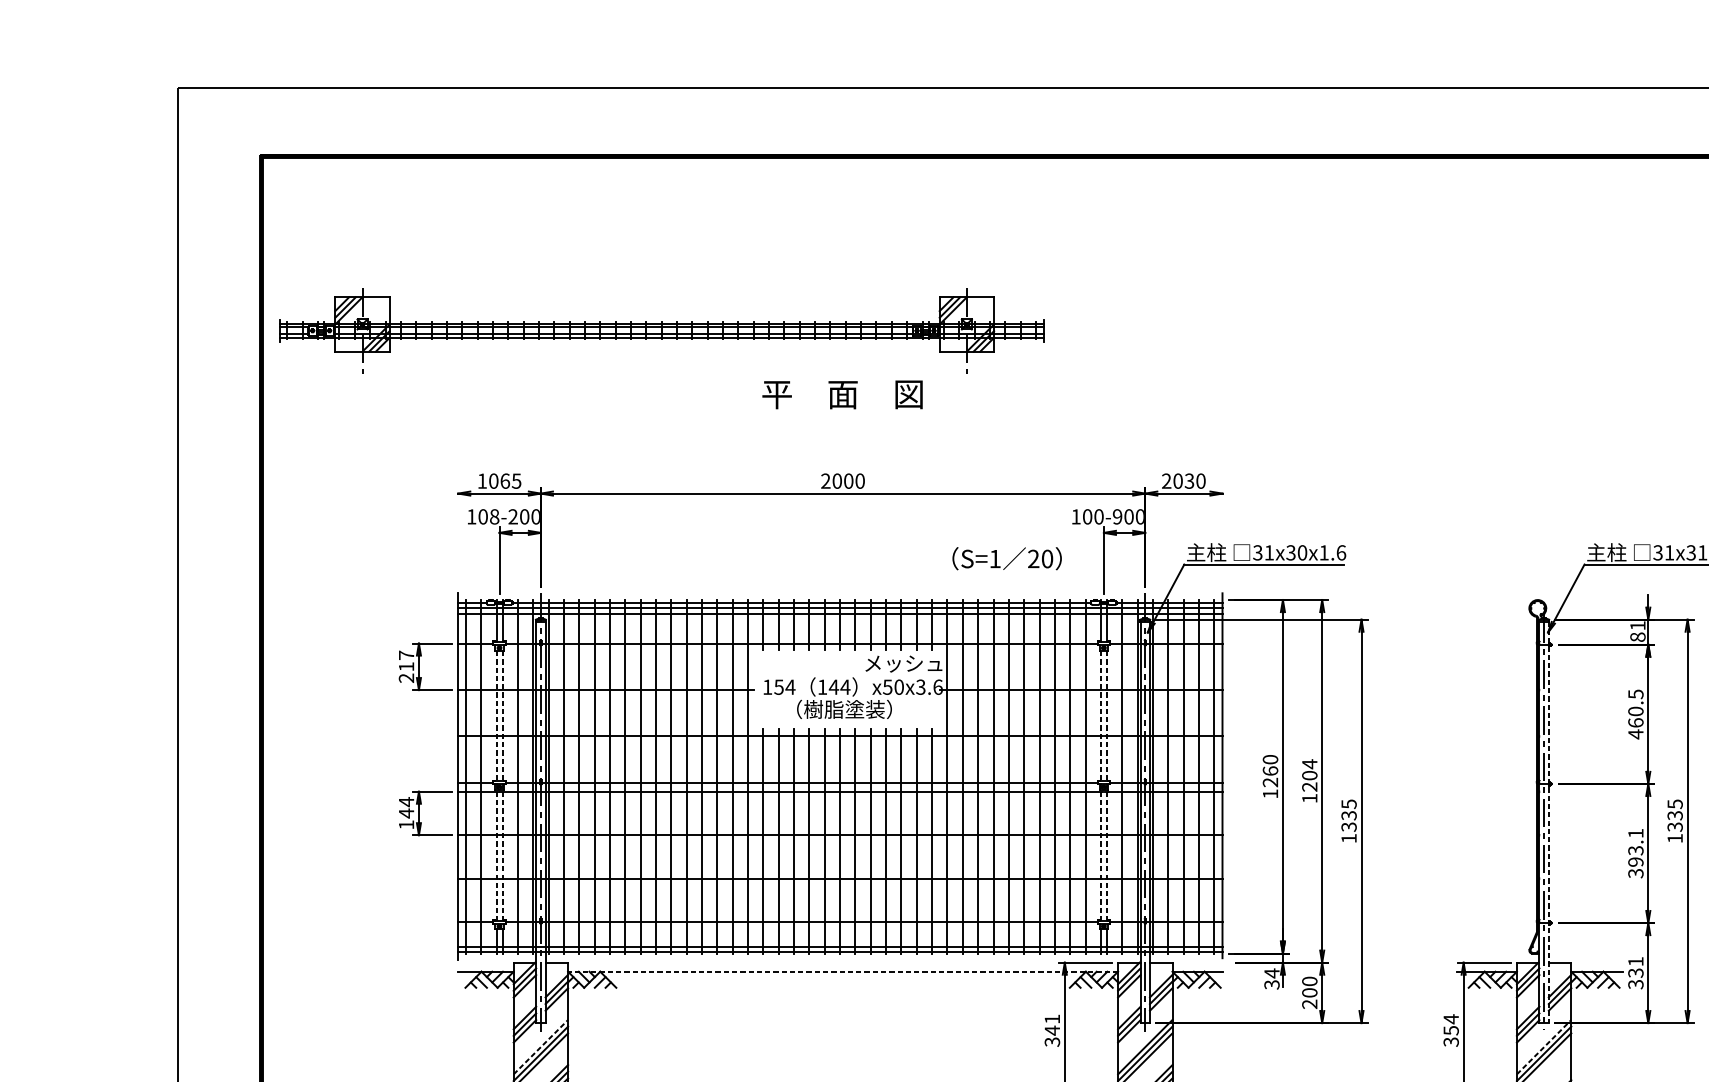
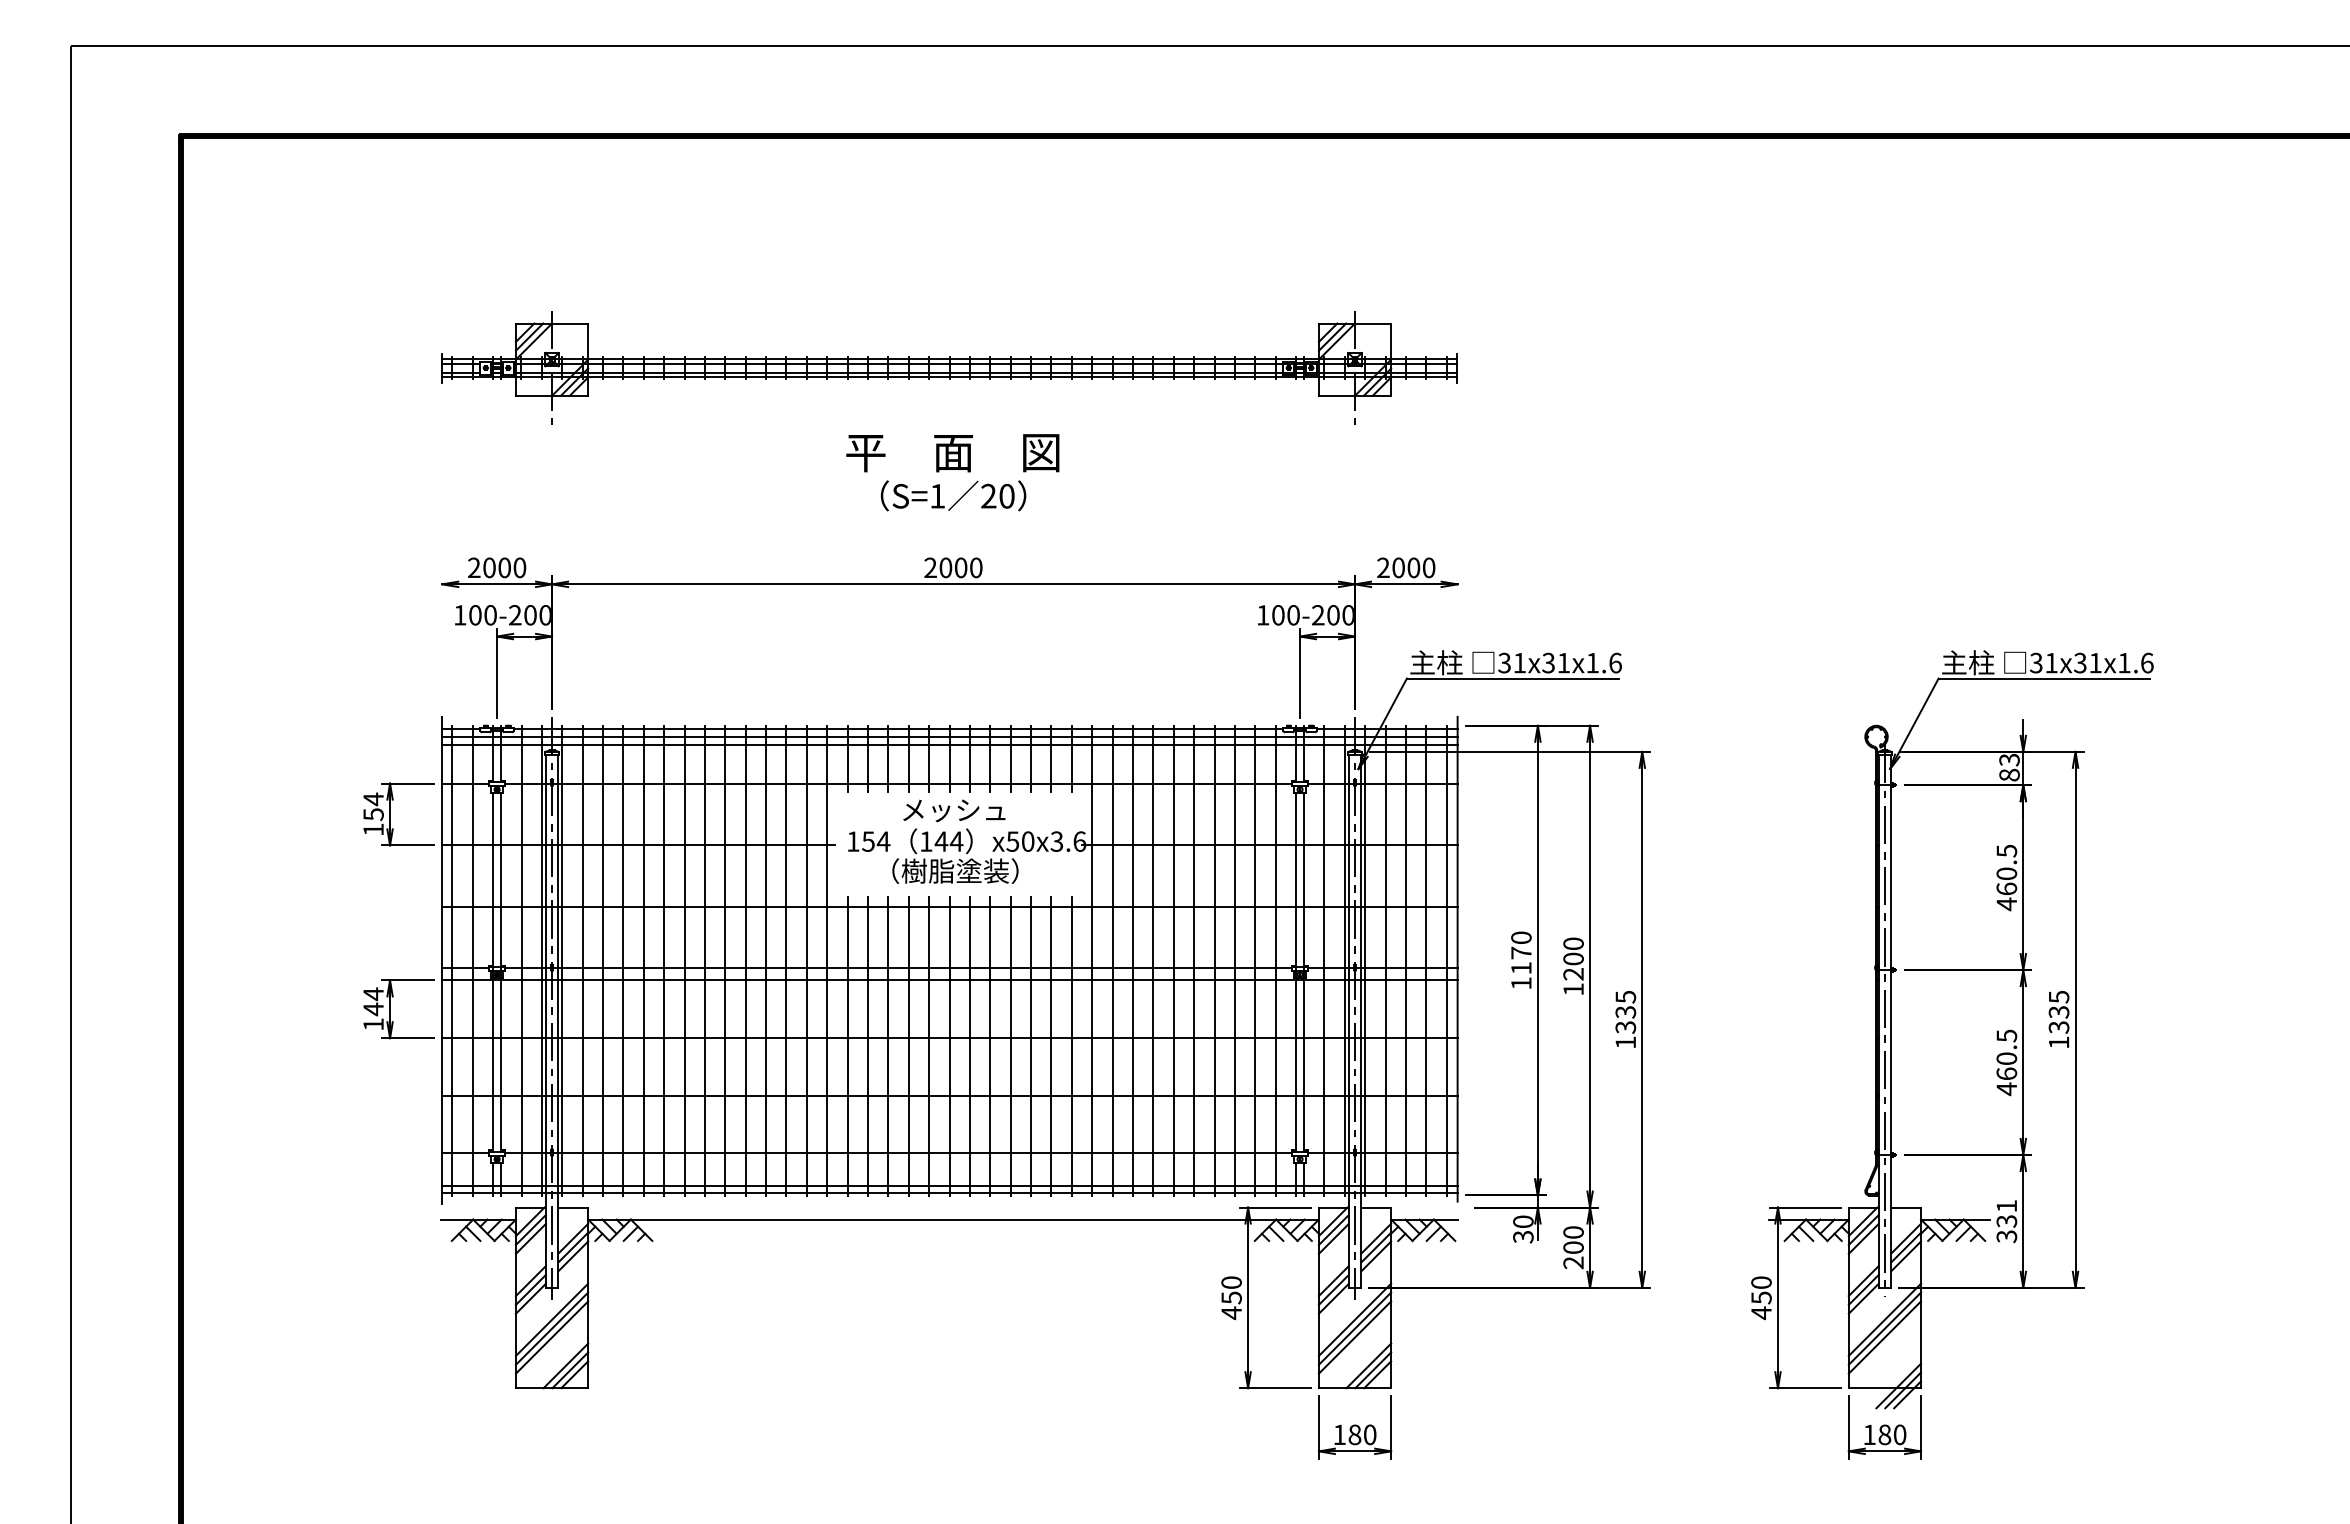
part: (661, 330) -> (949, 367), moved
text: (499, 480) -> (497, 567), 1065 -> 2000
text: (1189, 480) -> (1413, 567), 2030 -> 2000
text: (494, 517) -> (490, 615), 108-200 -> 100-200
text: (1117, 517) -> (1318, 615), 100-900 -> 100-200
text: (1302, 552) -> (1563, 662), 31x30x1.6 -> 31x31x1.6
text: (1007, 558) -> (953, 495), moved
text: (1637, 626) -> (2009, 760), 81 -> 83
text: (904, 663) -> (954, 810), moved
text: (406, 666) -> (373, 813), 217 -> 154
text: (1309, 763) -> (1573, 943), 1204 -> 1200
text: (1270, 776) -> (1521, 960), 1260 -> 1170
line: (496, 786) -> (493, 973), dashed -> solid
line: (502, 786) -> (501, 973), dashed -> solid
line: (1101, 786) -> (1296, 973), dashed -> solid
line: (1107, 786) -> (1304, 973), dashed -> solid
line: (1549, 822) -> (1891, 1021), dashed -> solid
text: (1635, 853) -> (2006, 1062), 393.1 -> 460.5
line: (843, 971) -> (953, 1219), dashed -> solid
text: (1272, 973) -> (1523, 1221), 34 -> 30
text: (1052, 1031) -> (1231, 1298), 341 -> 450
text: (1451, 1031) -> (1761, 1298), 354 -> 450
line: (541, 1046) -> (552, 1319), dashed -> solid
line: (1544, 1046) -> (1885, 1319), dashed -> solid

